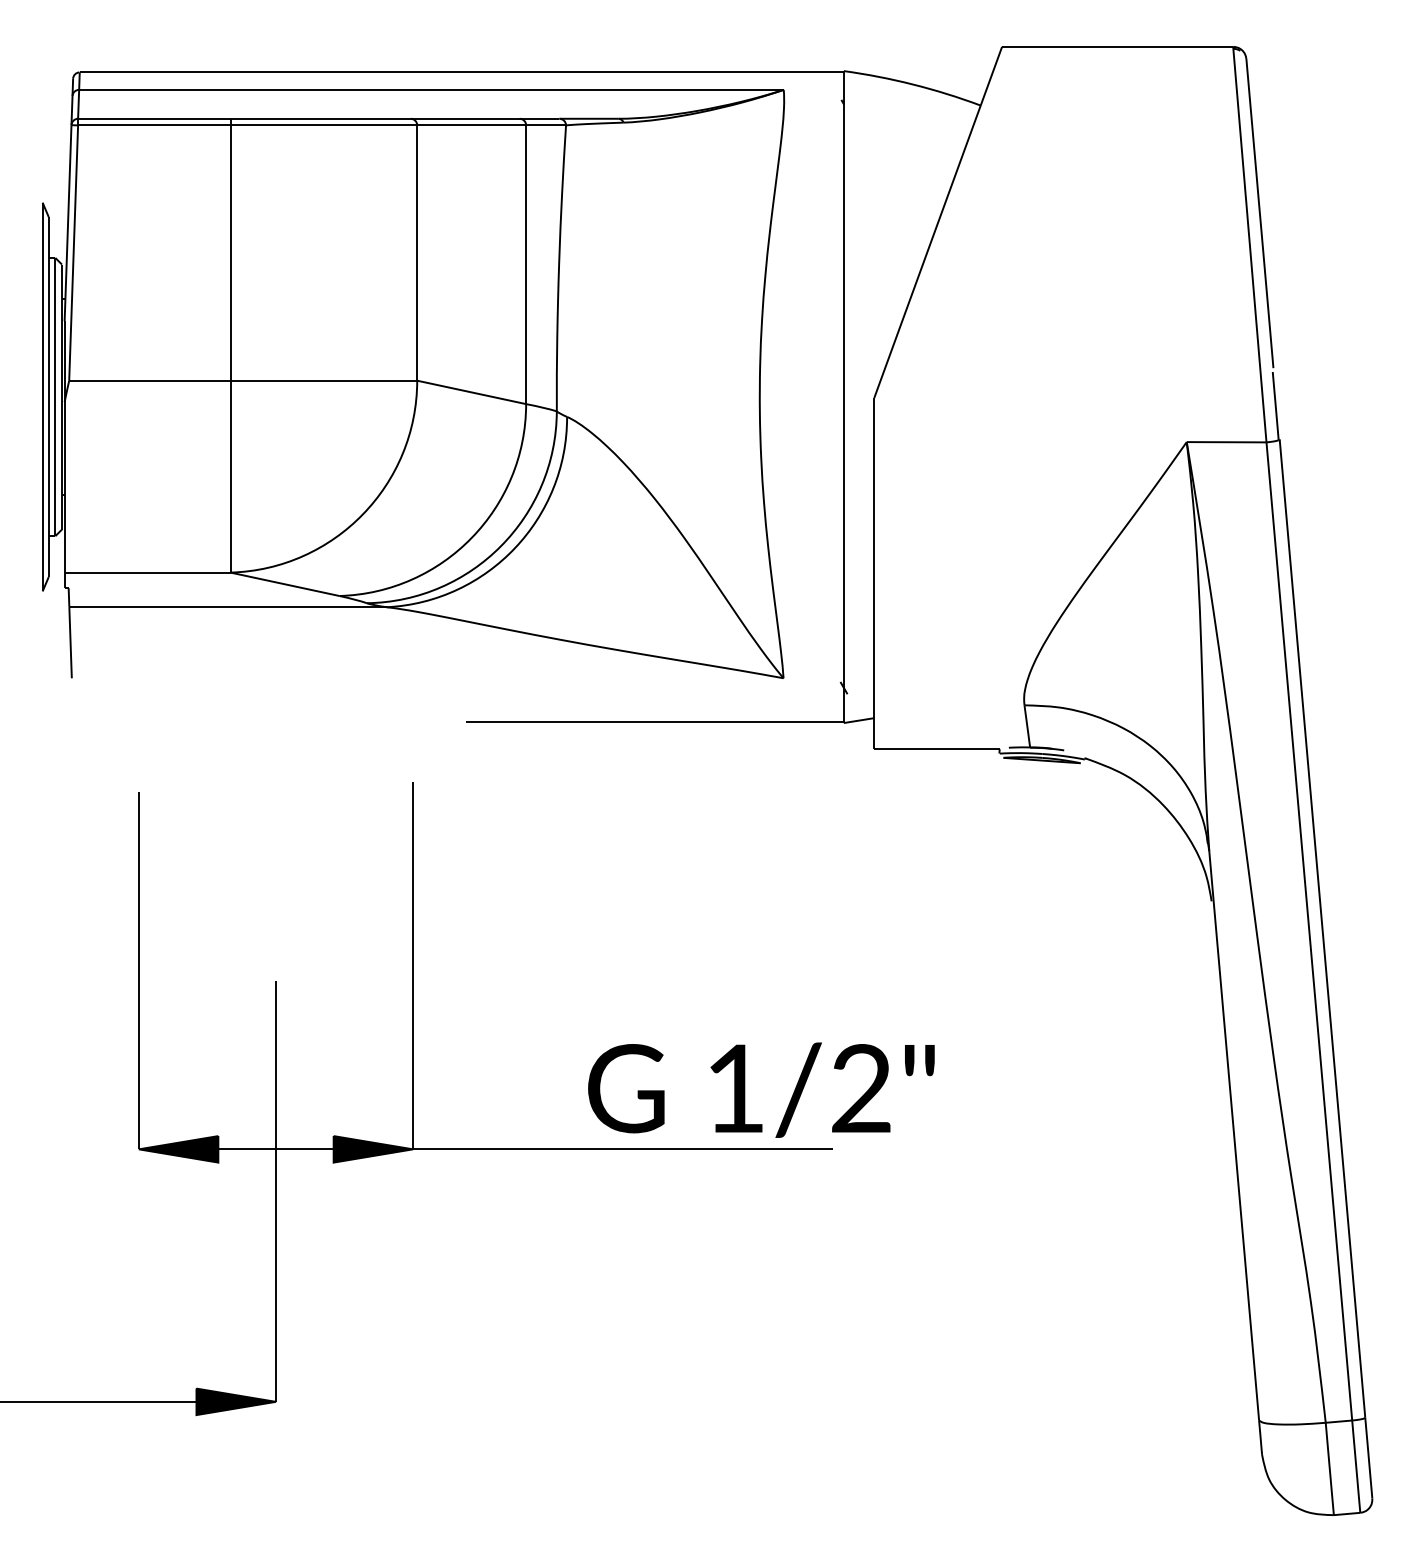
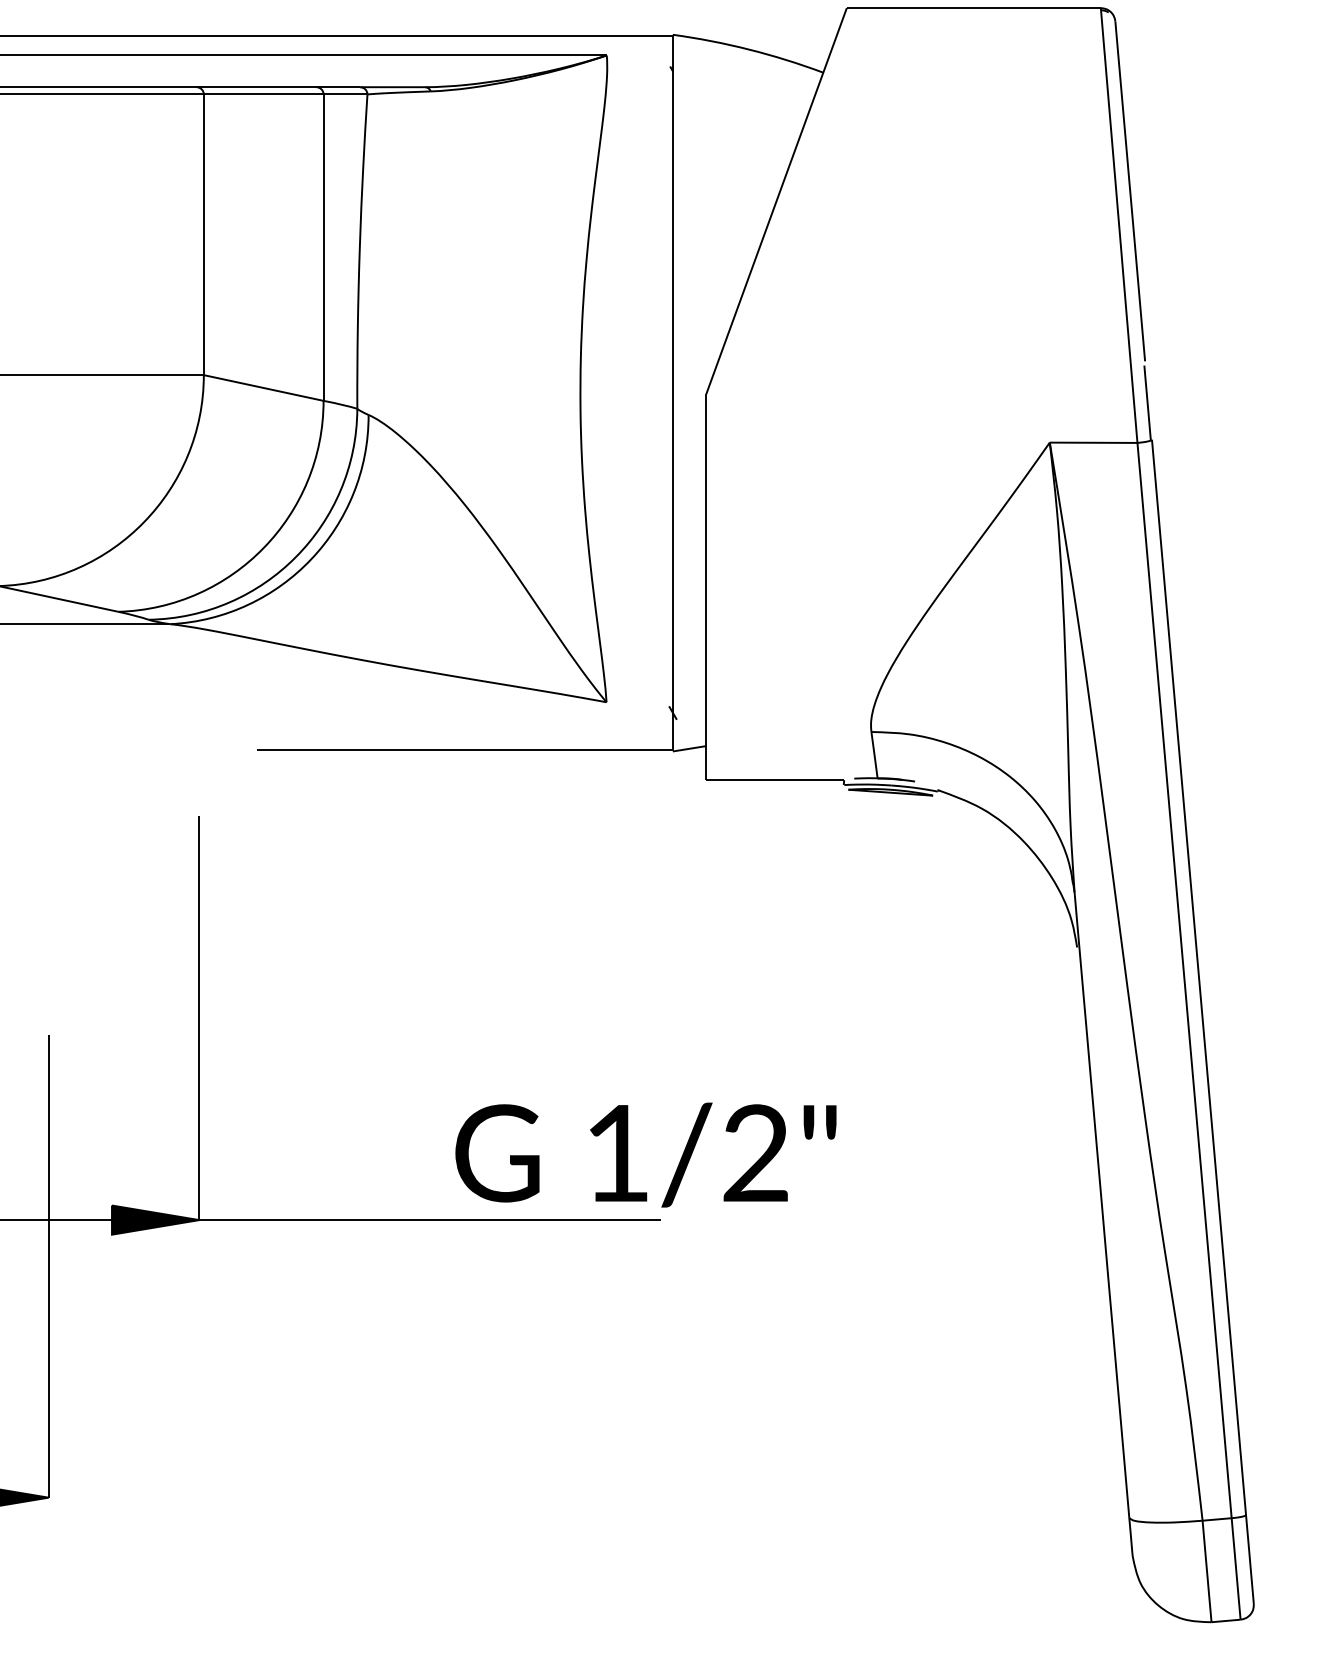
text: (761, 1089) -> (646, 1154), moved

